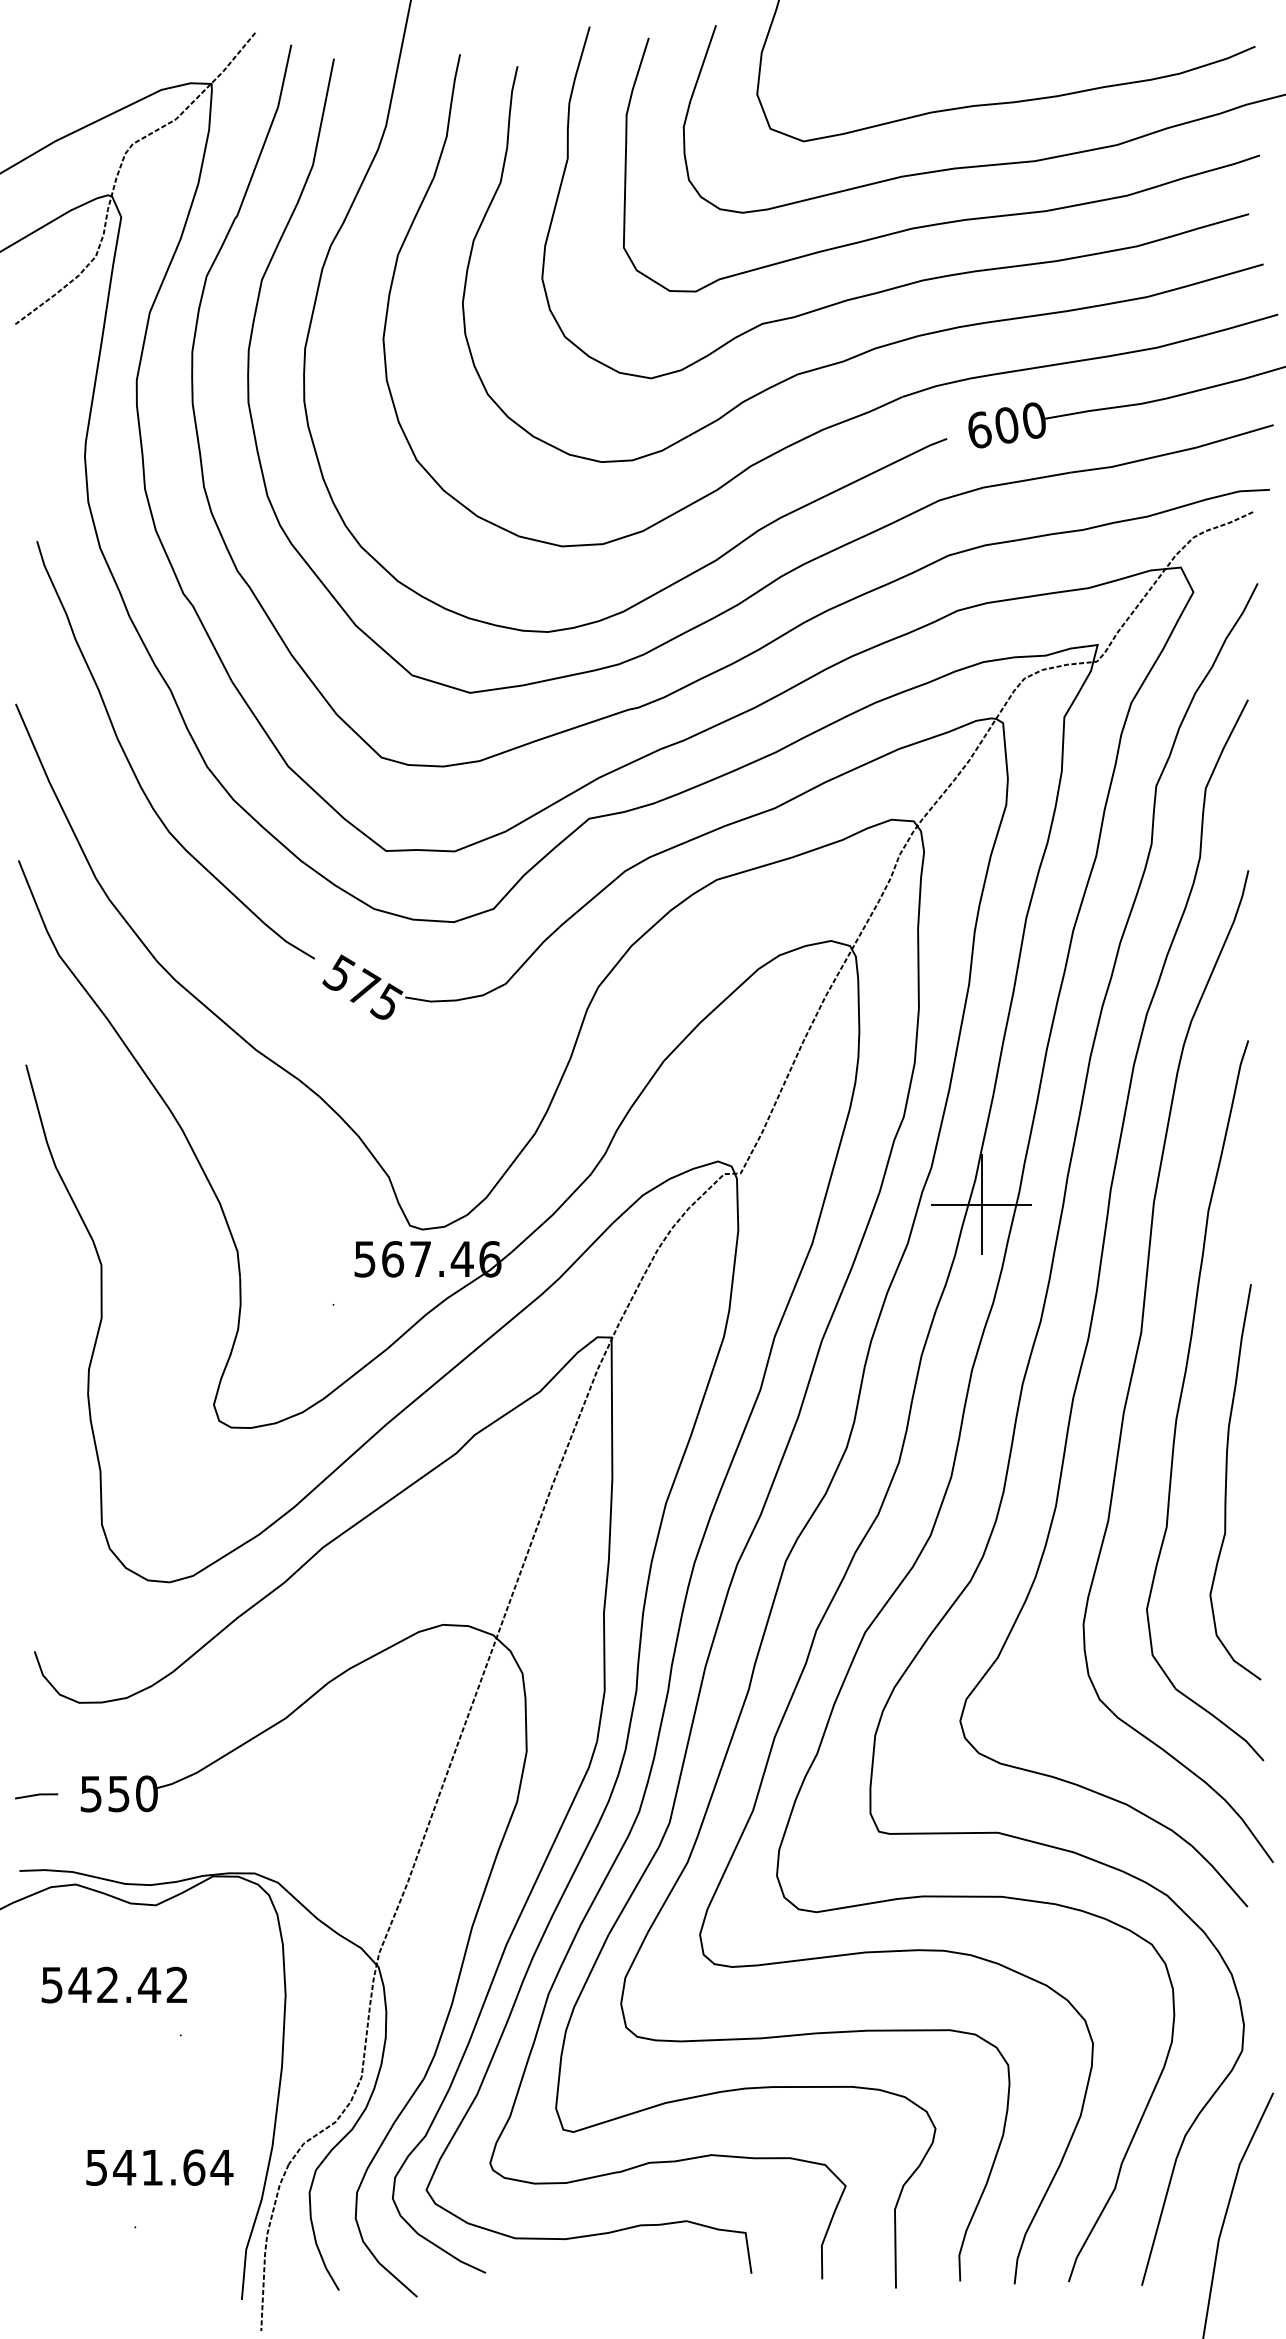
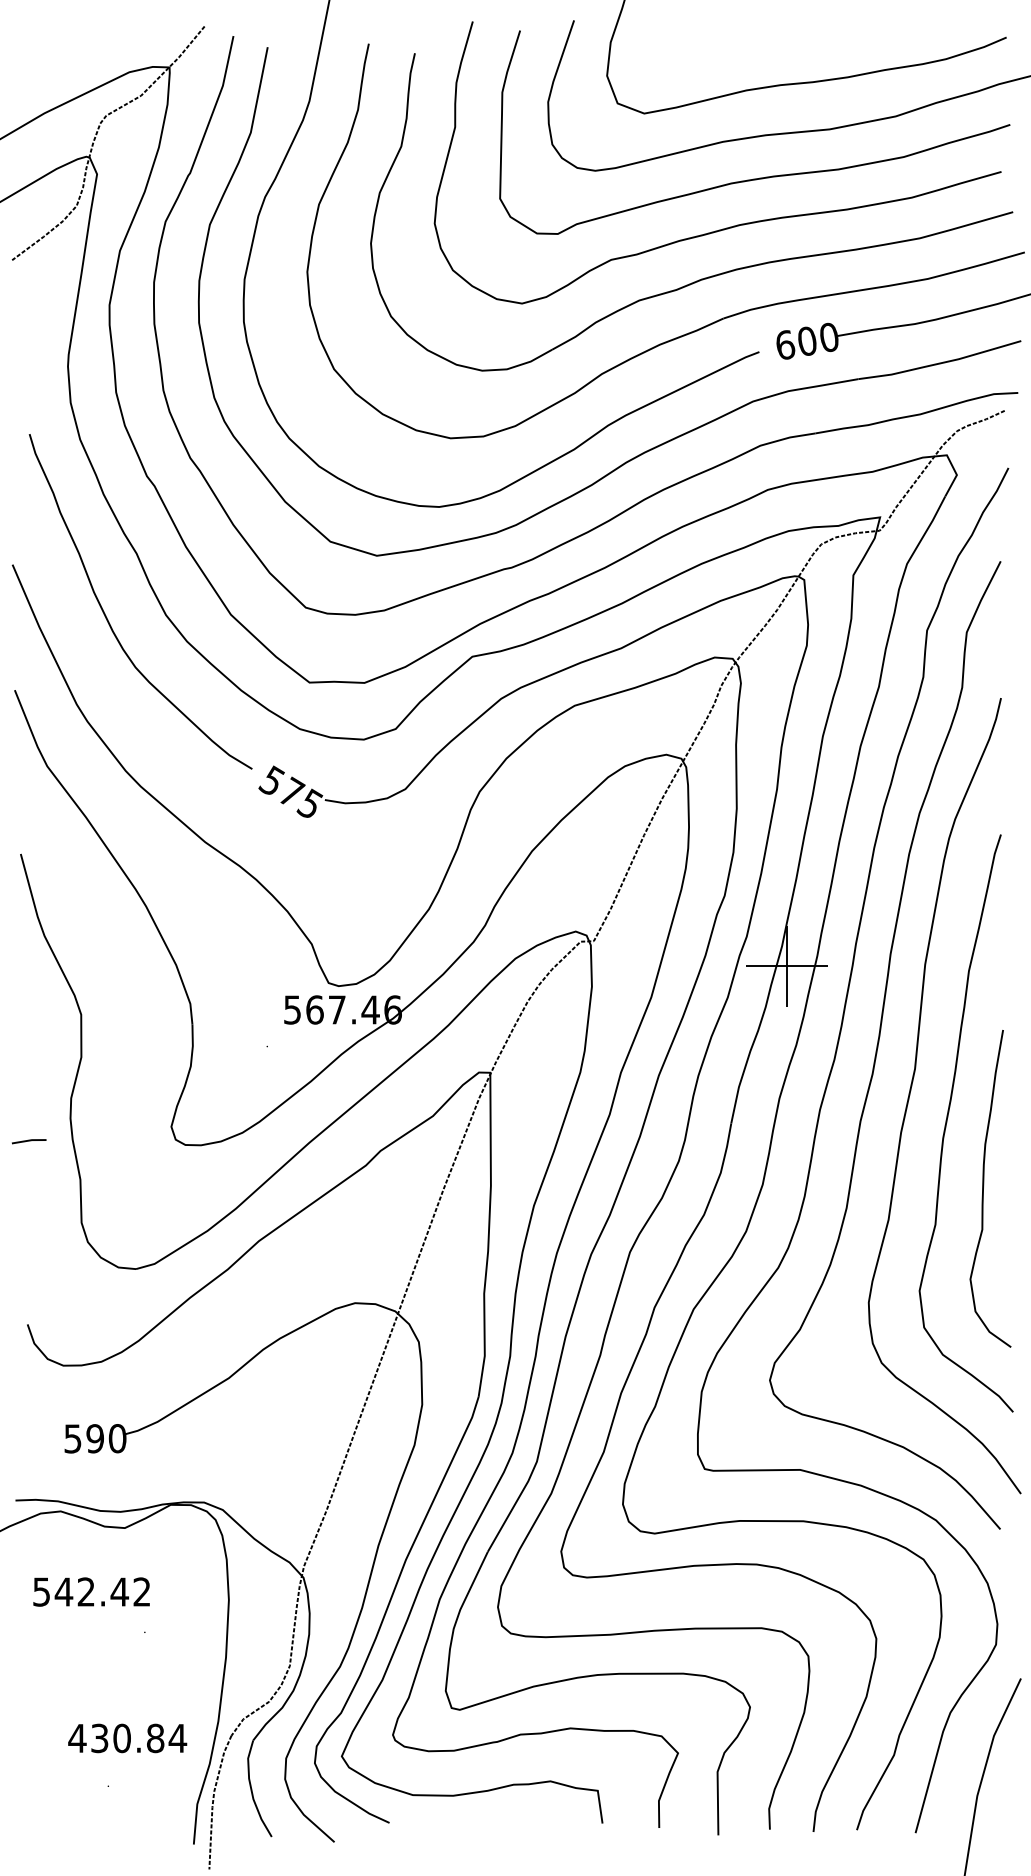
text: (118, 1793) -> (94, 1438), 550 -> 590
line: (36, 1796) -> (29, 1141), moved
text: (145, 2167) -> (116, 1738), 541.64 -> 430.84

